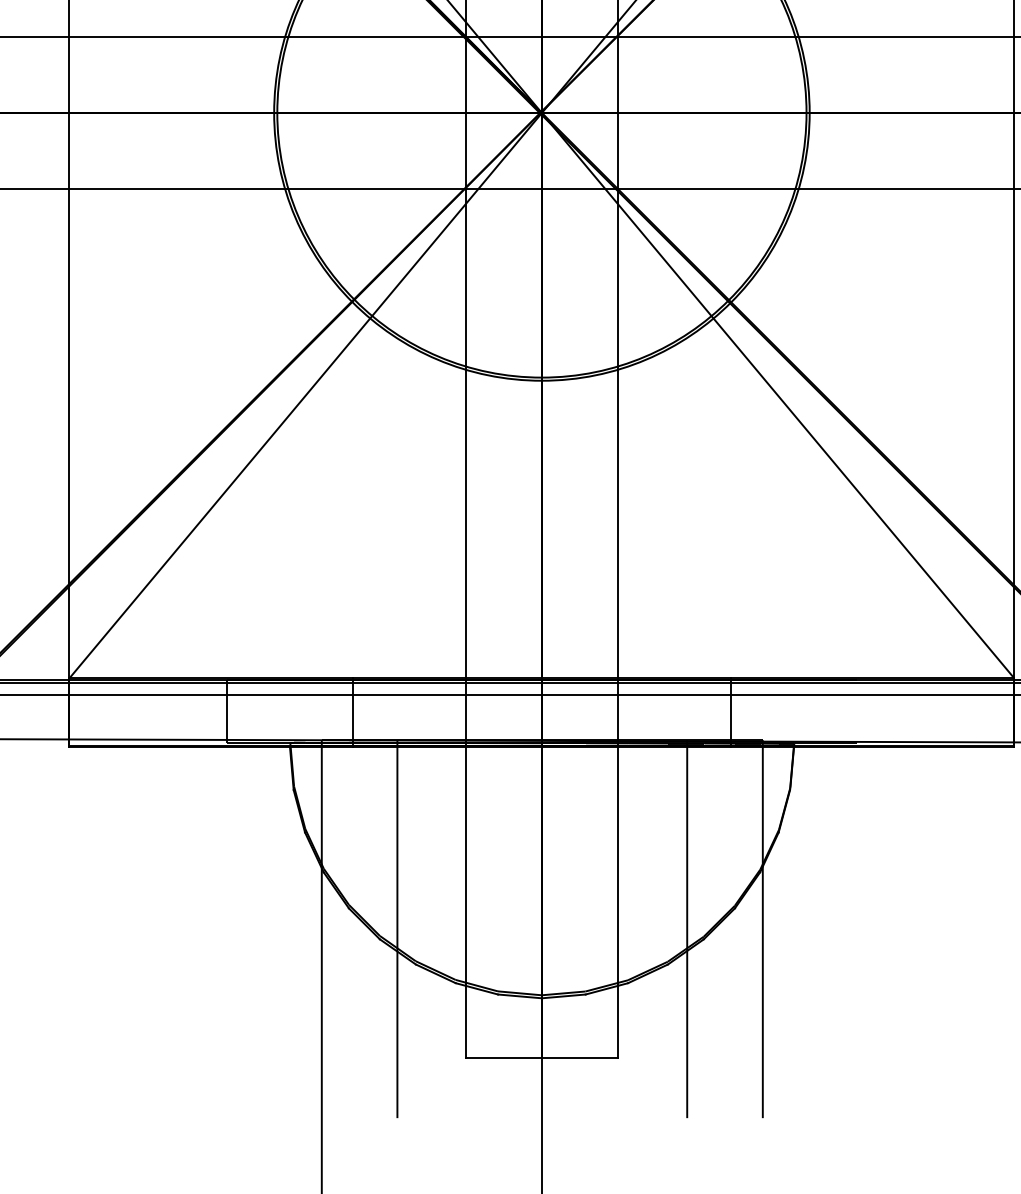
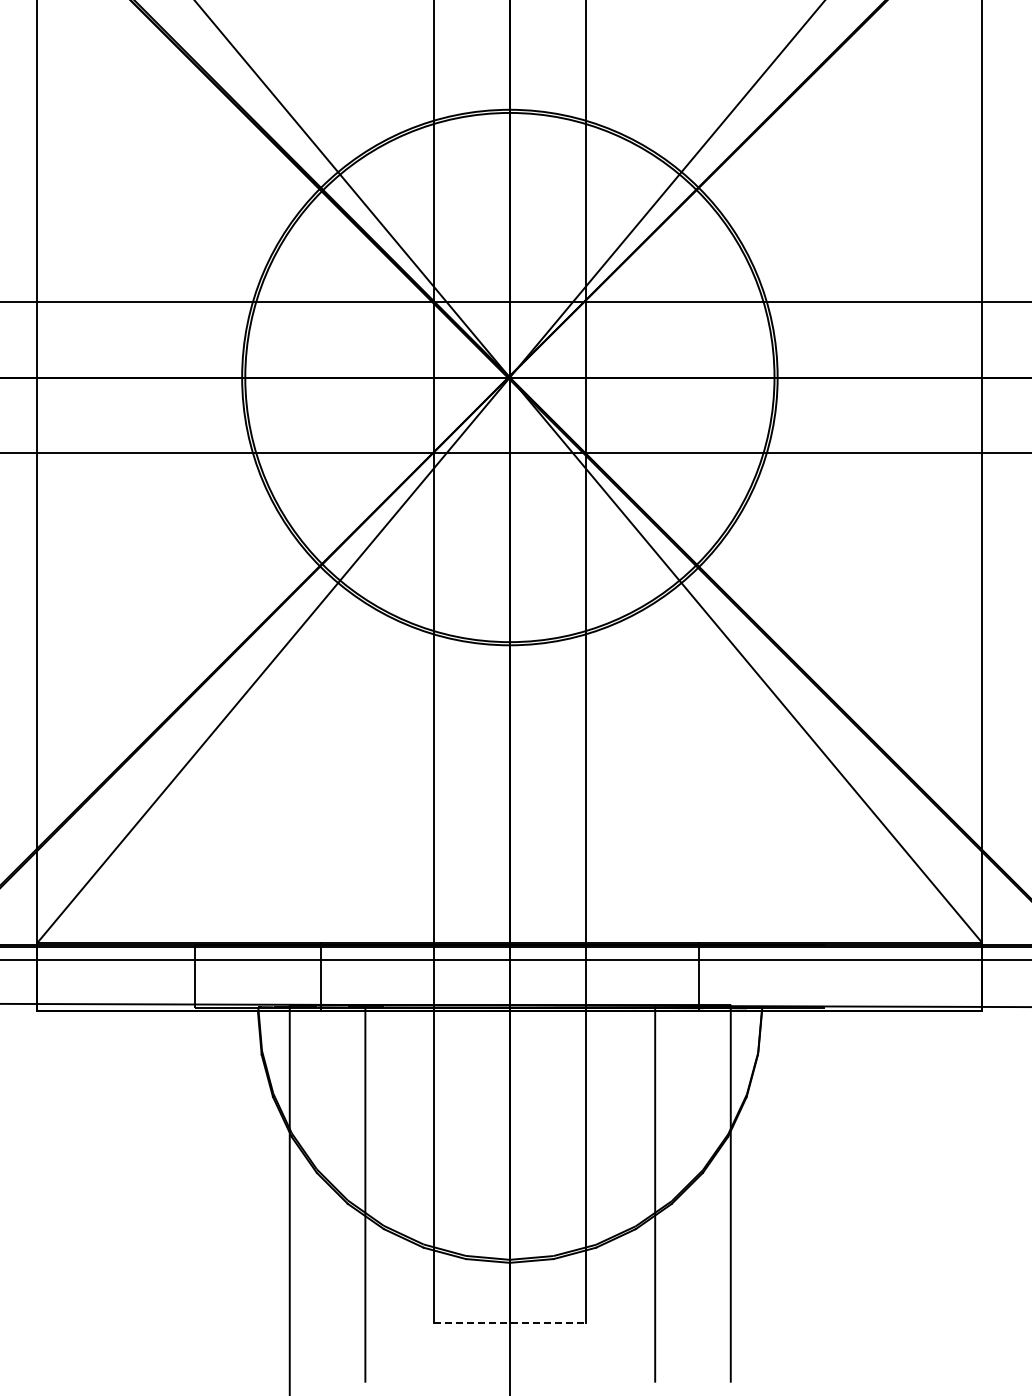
line: (541, 1057) -> (509, 1322), solid -> dashed

